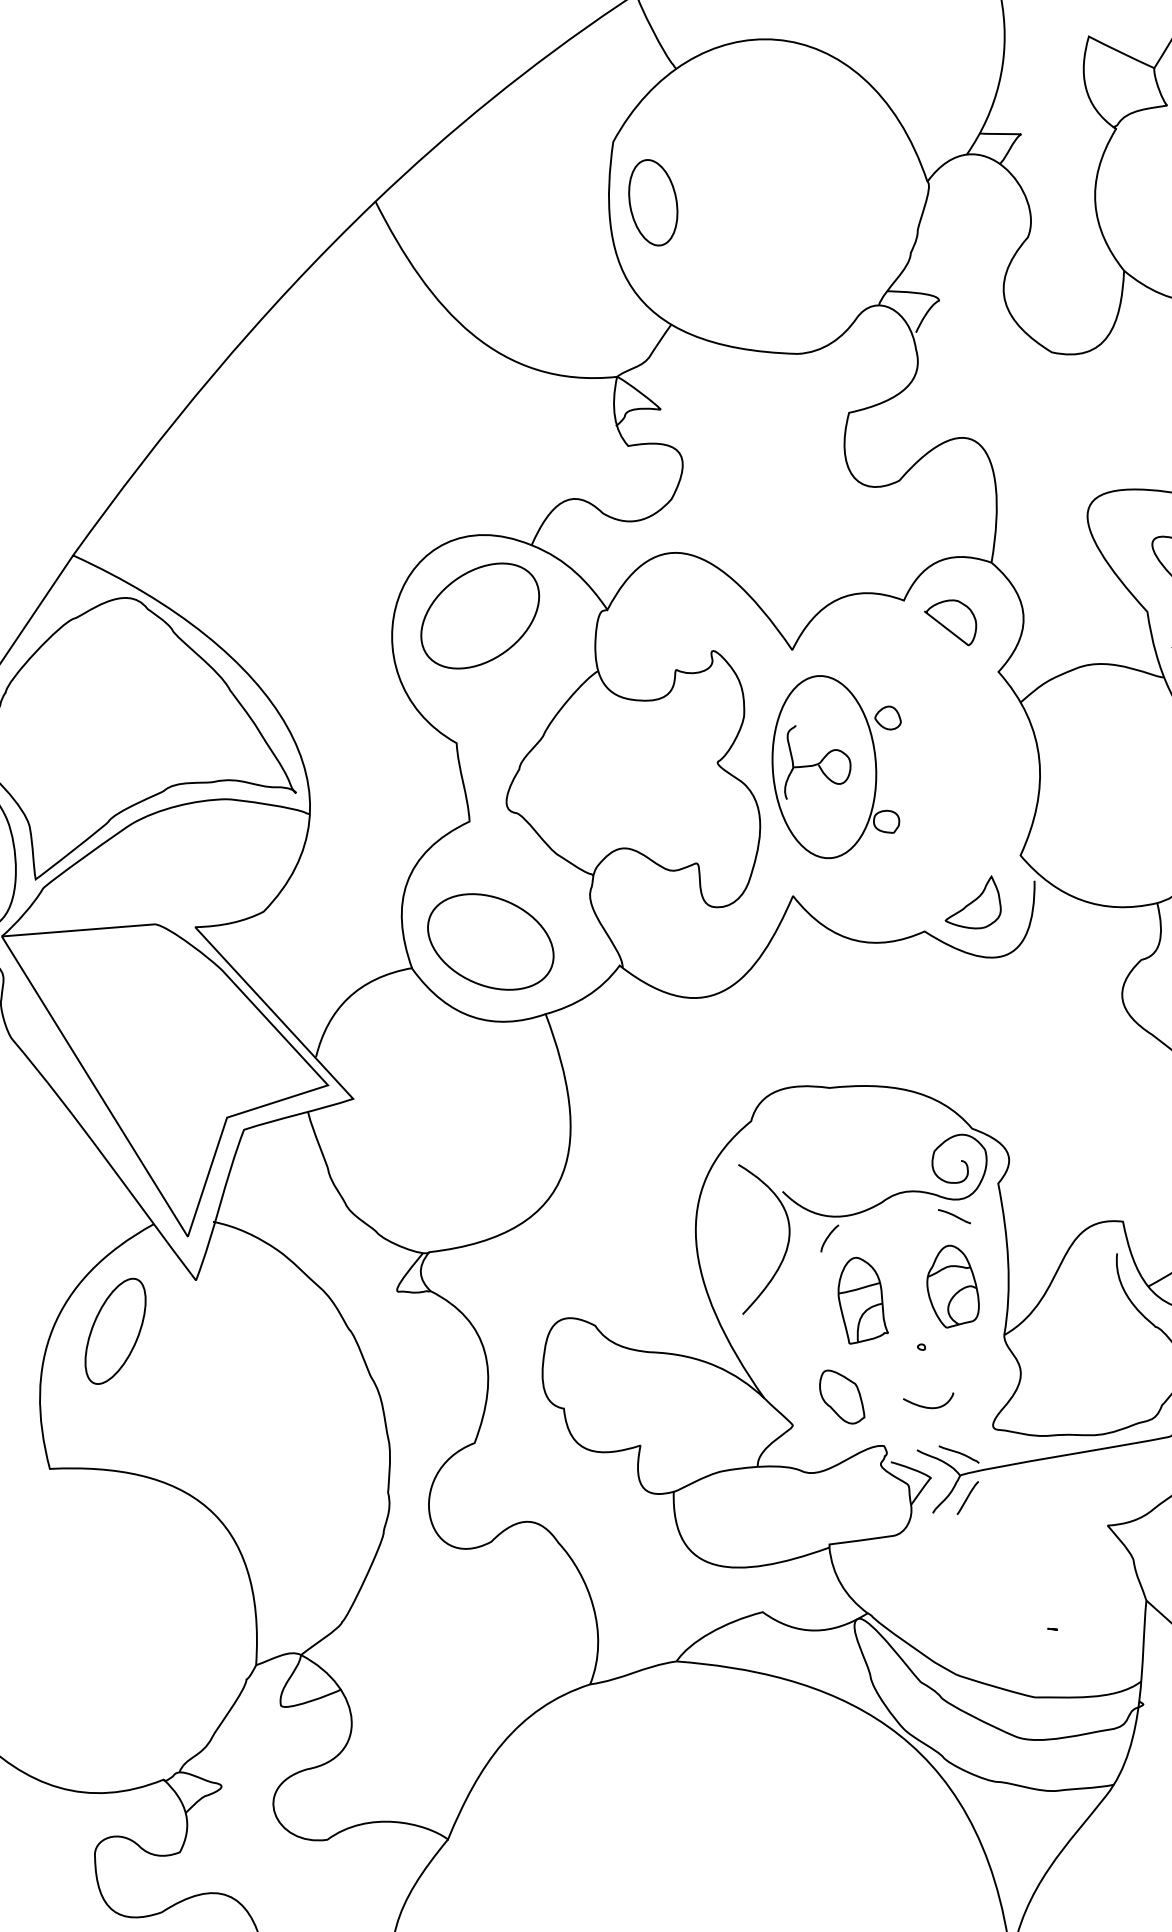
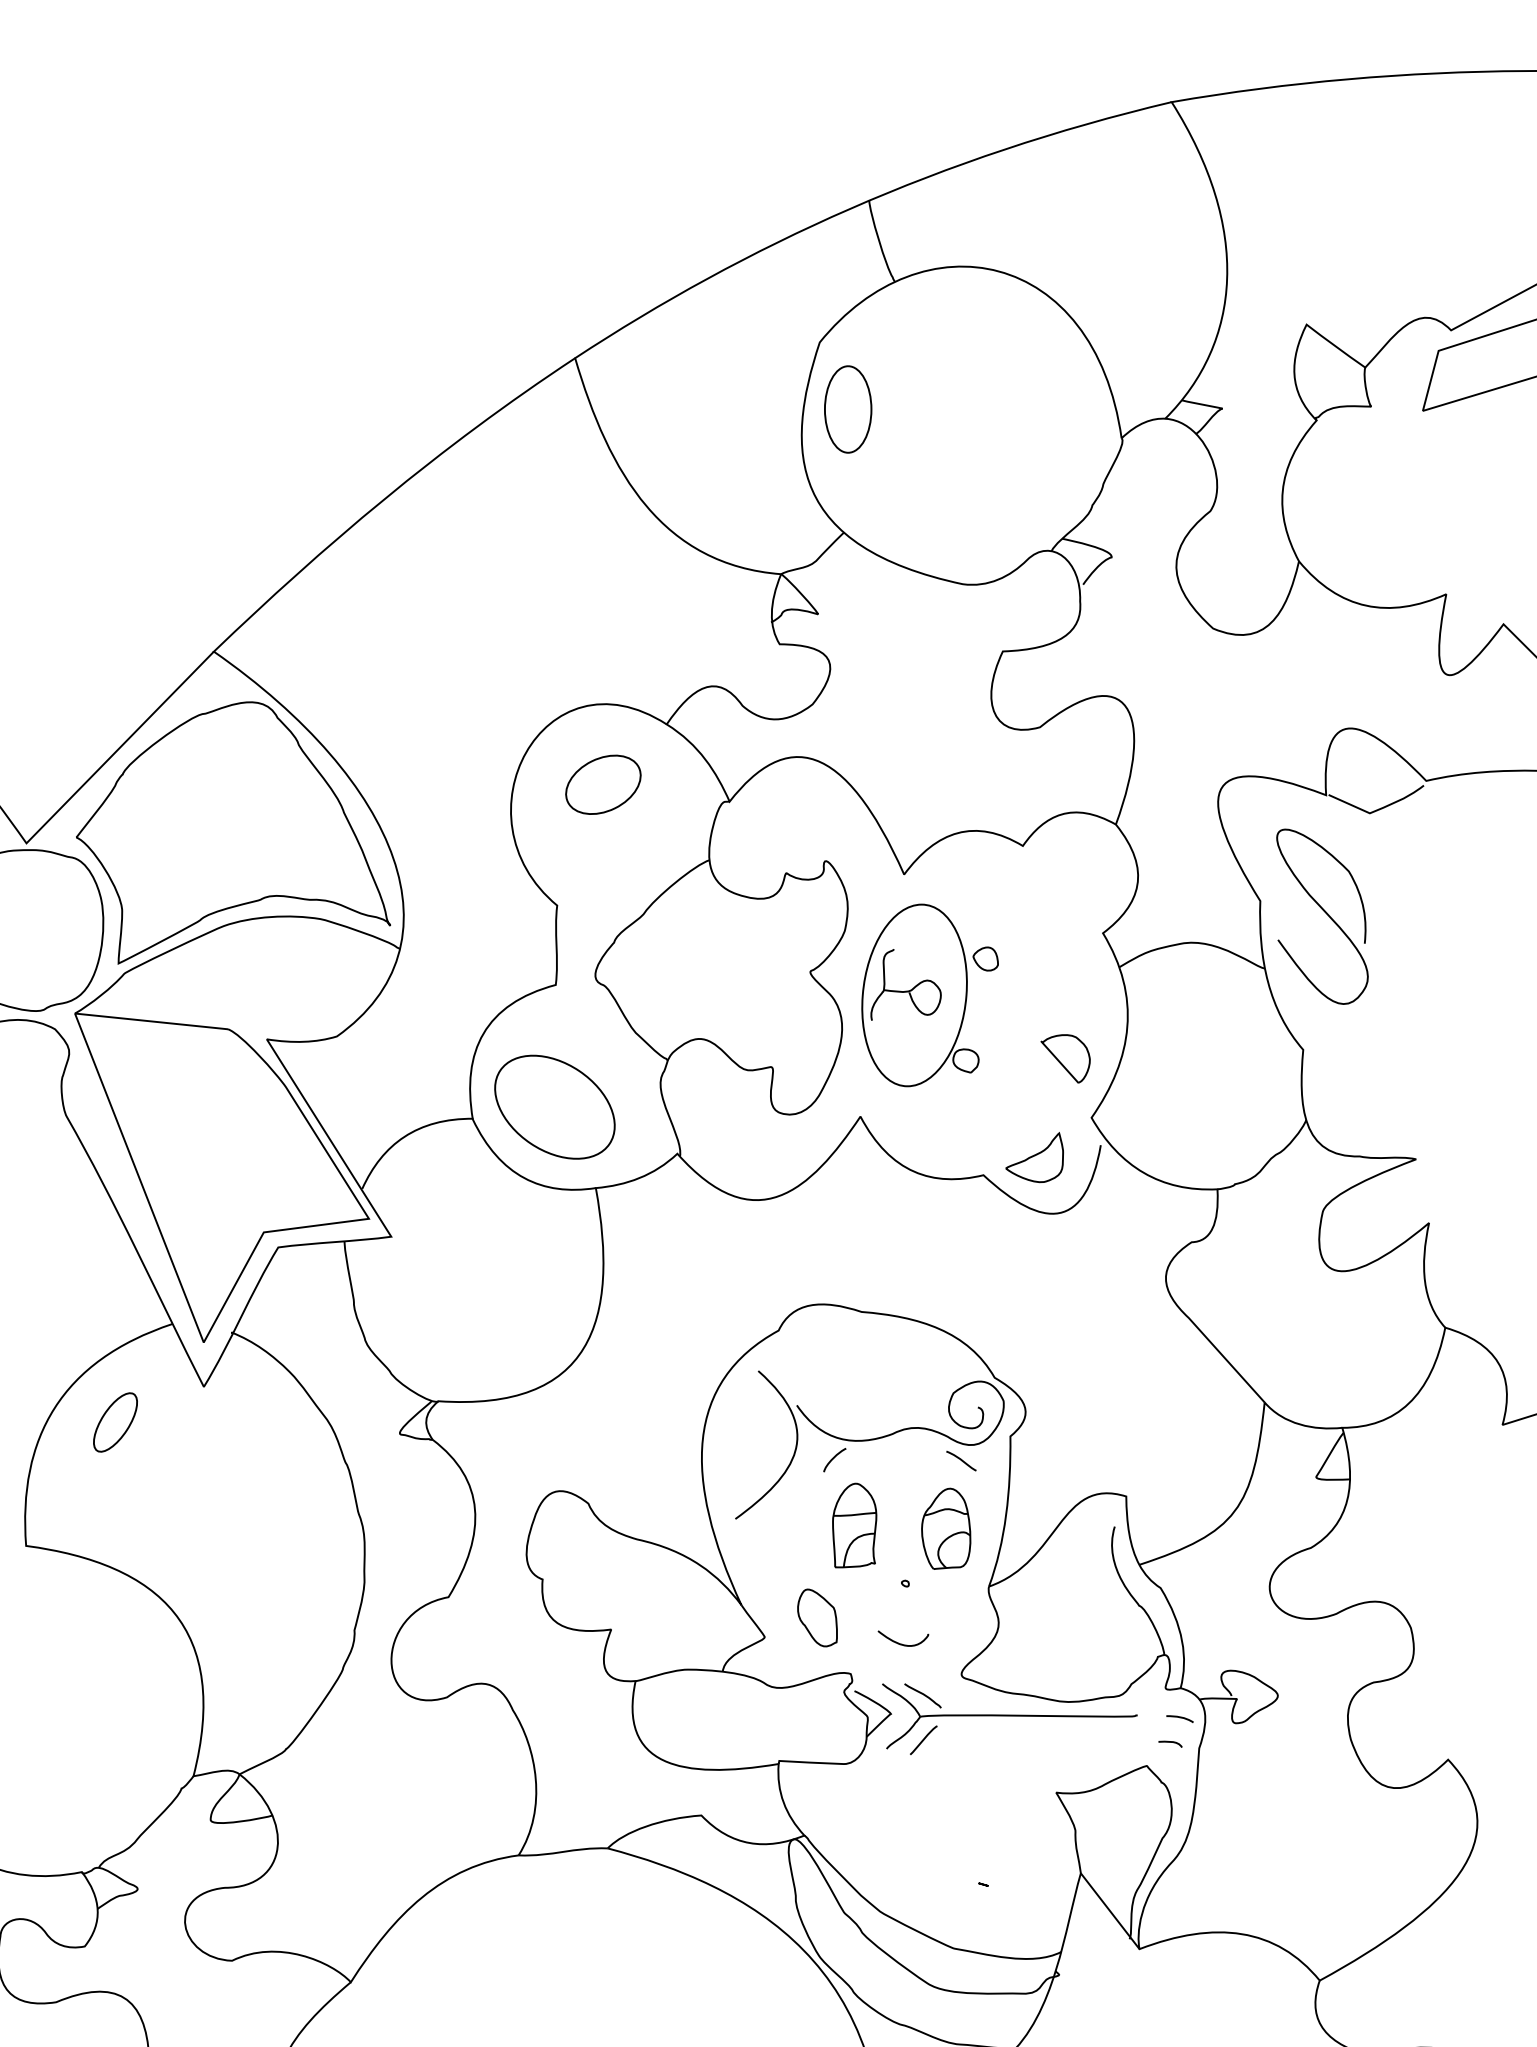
part: (480, 615) -> (603, 784), size x0.6
curve: (948, 628) -> (1061, 1062), moved
part: (115, 1331) -> (115, 1422), size x0.6

